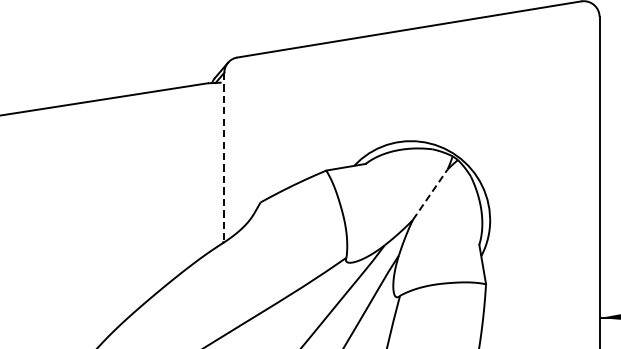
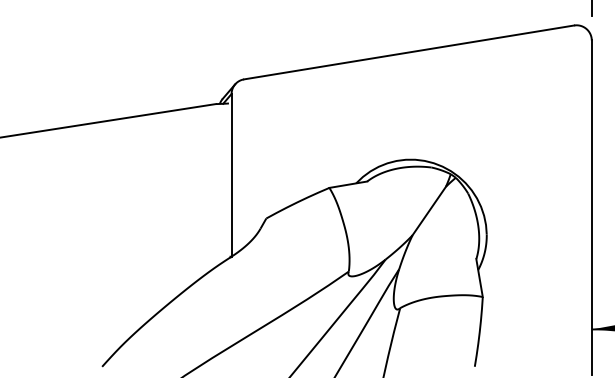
line: (224, 157) -> (231, 175), dashed -> solid
line: (430, 194) -> (429, 210), dashed -> solid

